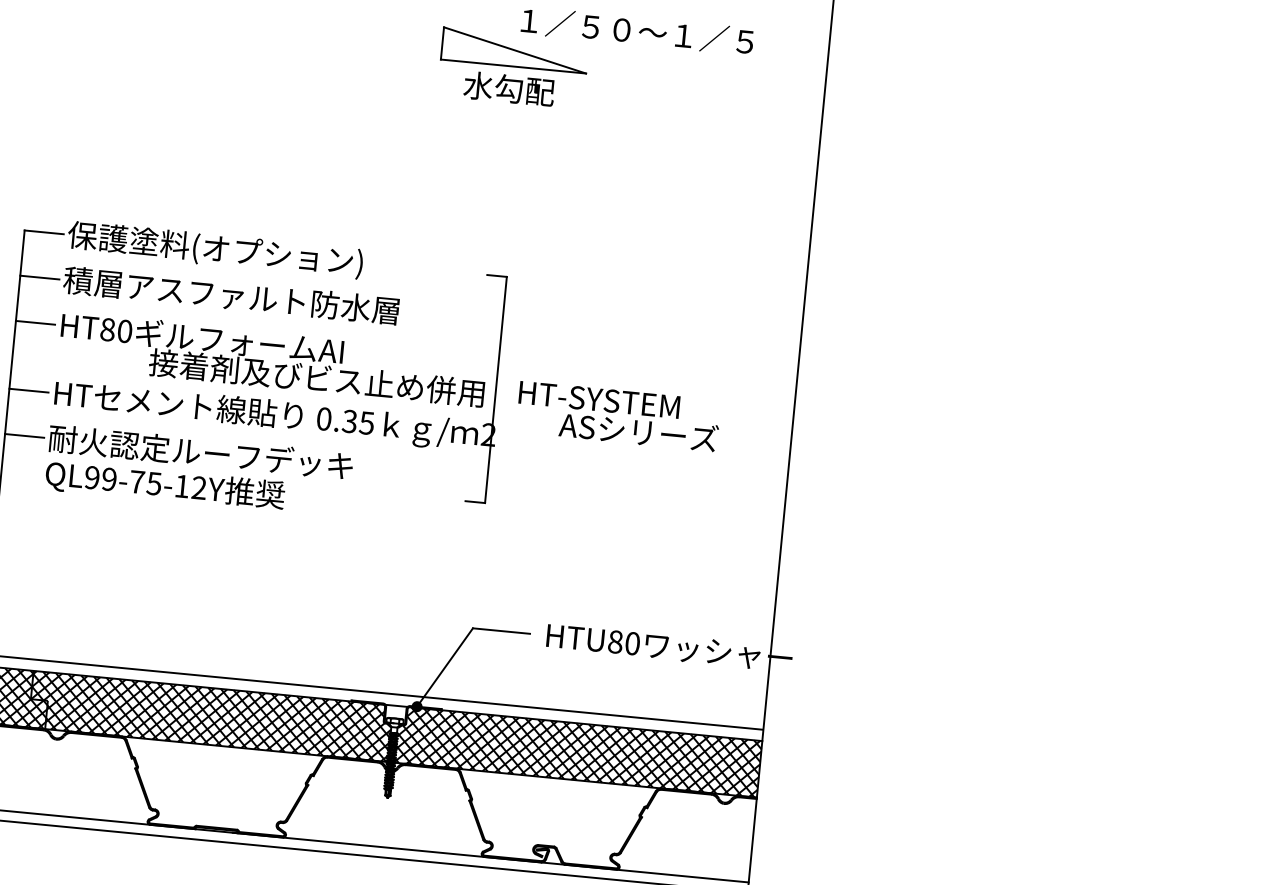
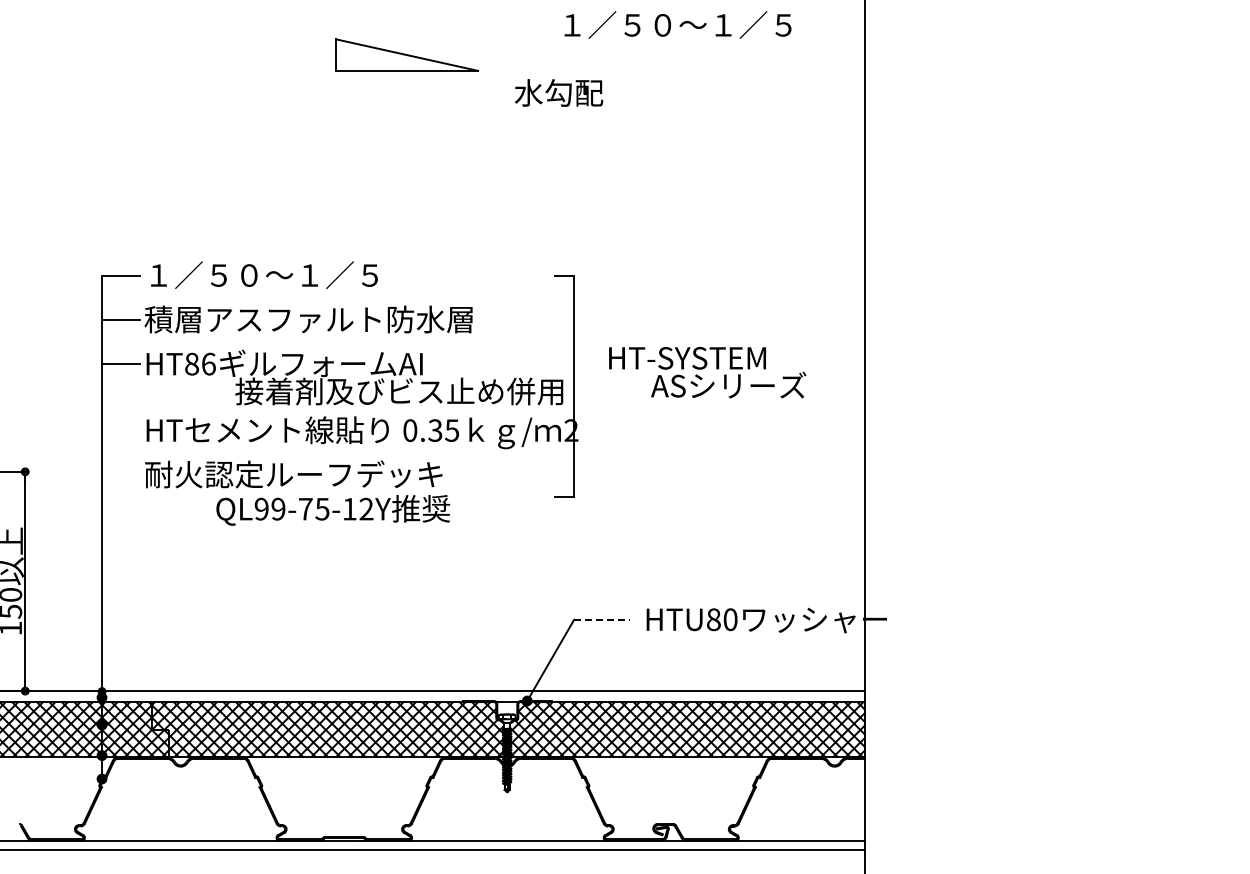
part: (515, 49) -> (407, 54), moved
text: (214, 249) -> (288, 276), 保護塗料(オプション) -> １／５０～１／５
text: (124, 330) -> (208, 363), HT80 -> HT86
line: (29, 390) -> (121, 430), removed
text: (618, 416) -> (707, 372), moved
line: (24, 435) -> (121, 474), removed
text: (165, 486) -> (333, 510), moved
line: (501, 630) -> (602, 619), solid -> dashed

